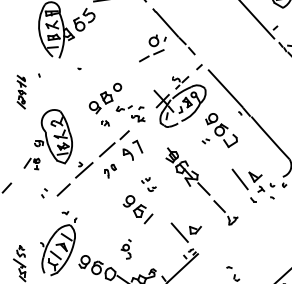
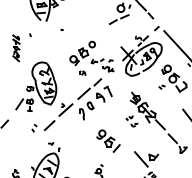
part: (31, 163) -> (24, 104), size x1.43
part: (110, 170) -> (86, 110), size x1.67
part: (148, 184) -> (131, 121), moved

